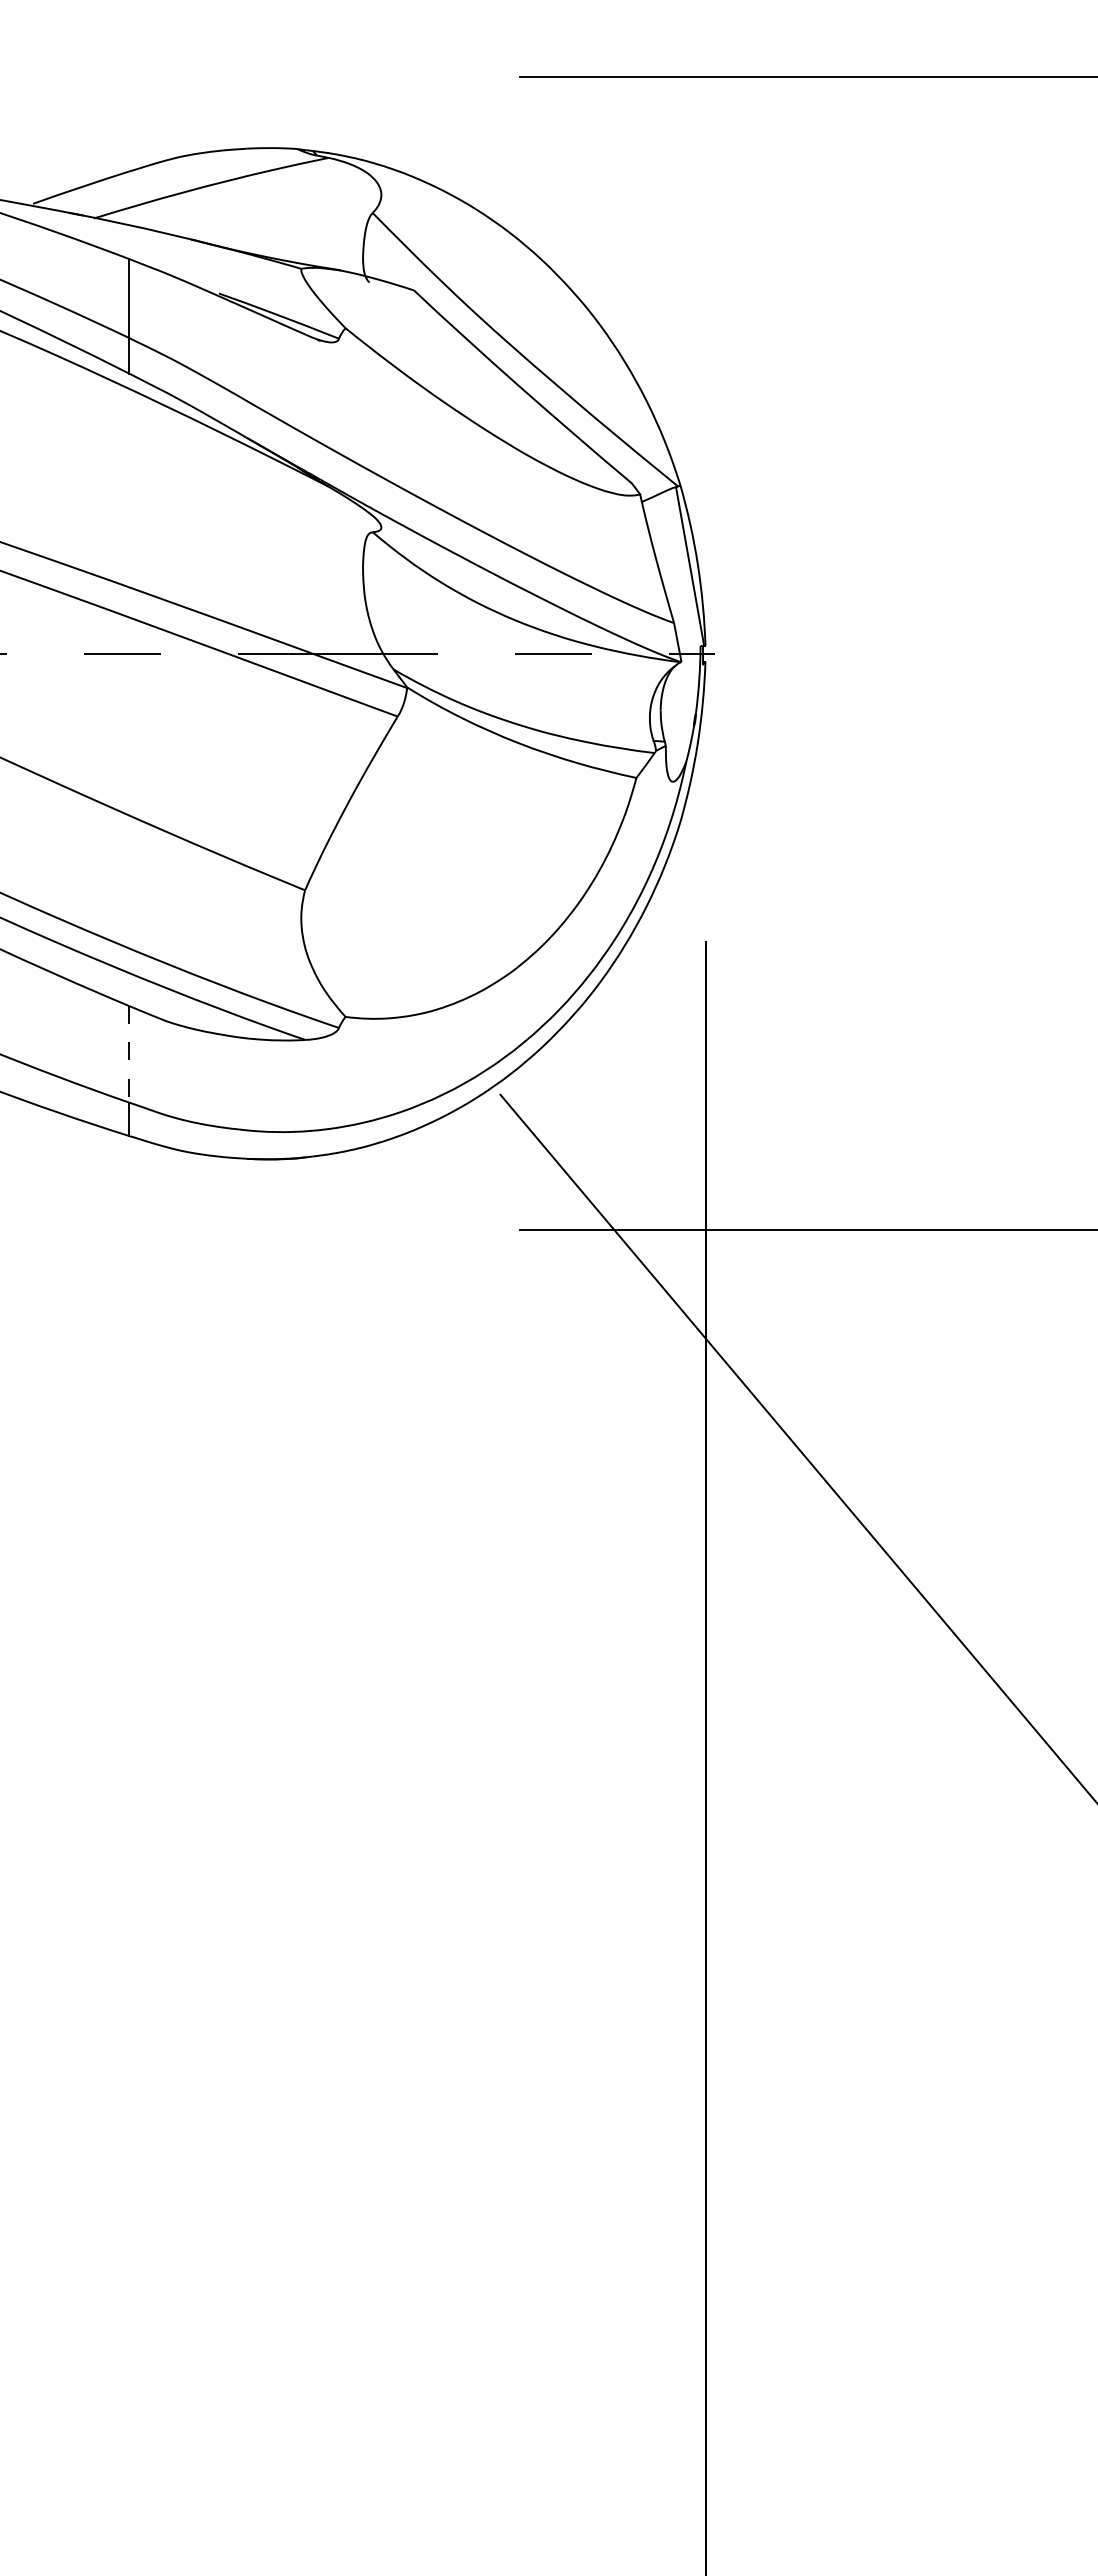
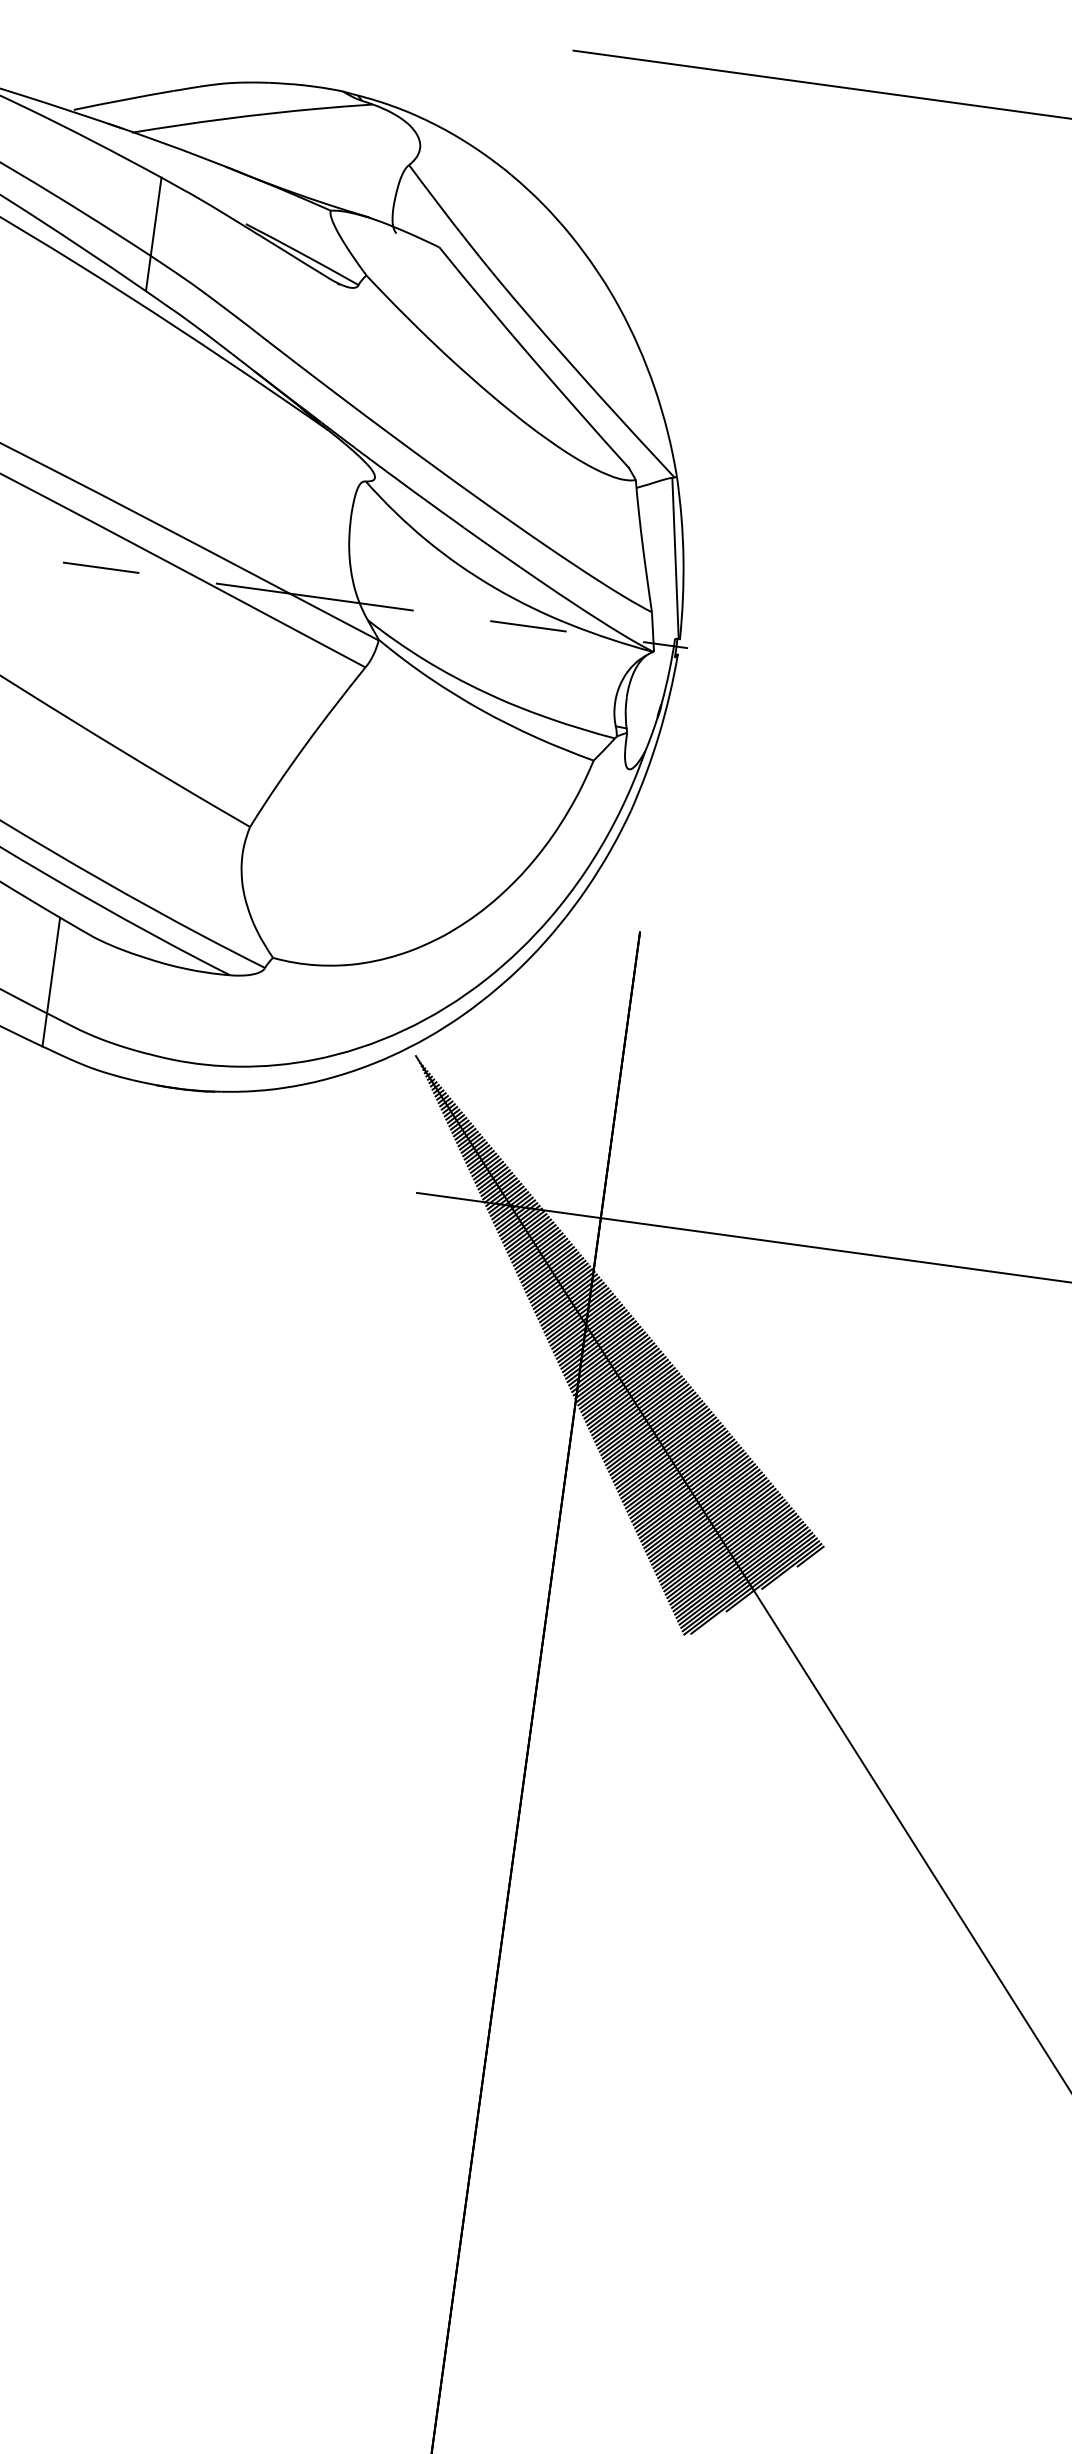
line: (129, 1054) -> (53, 965), dashed -> solid
hatch: (736, 1363) -> (613, 1354), added

